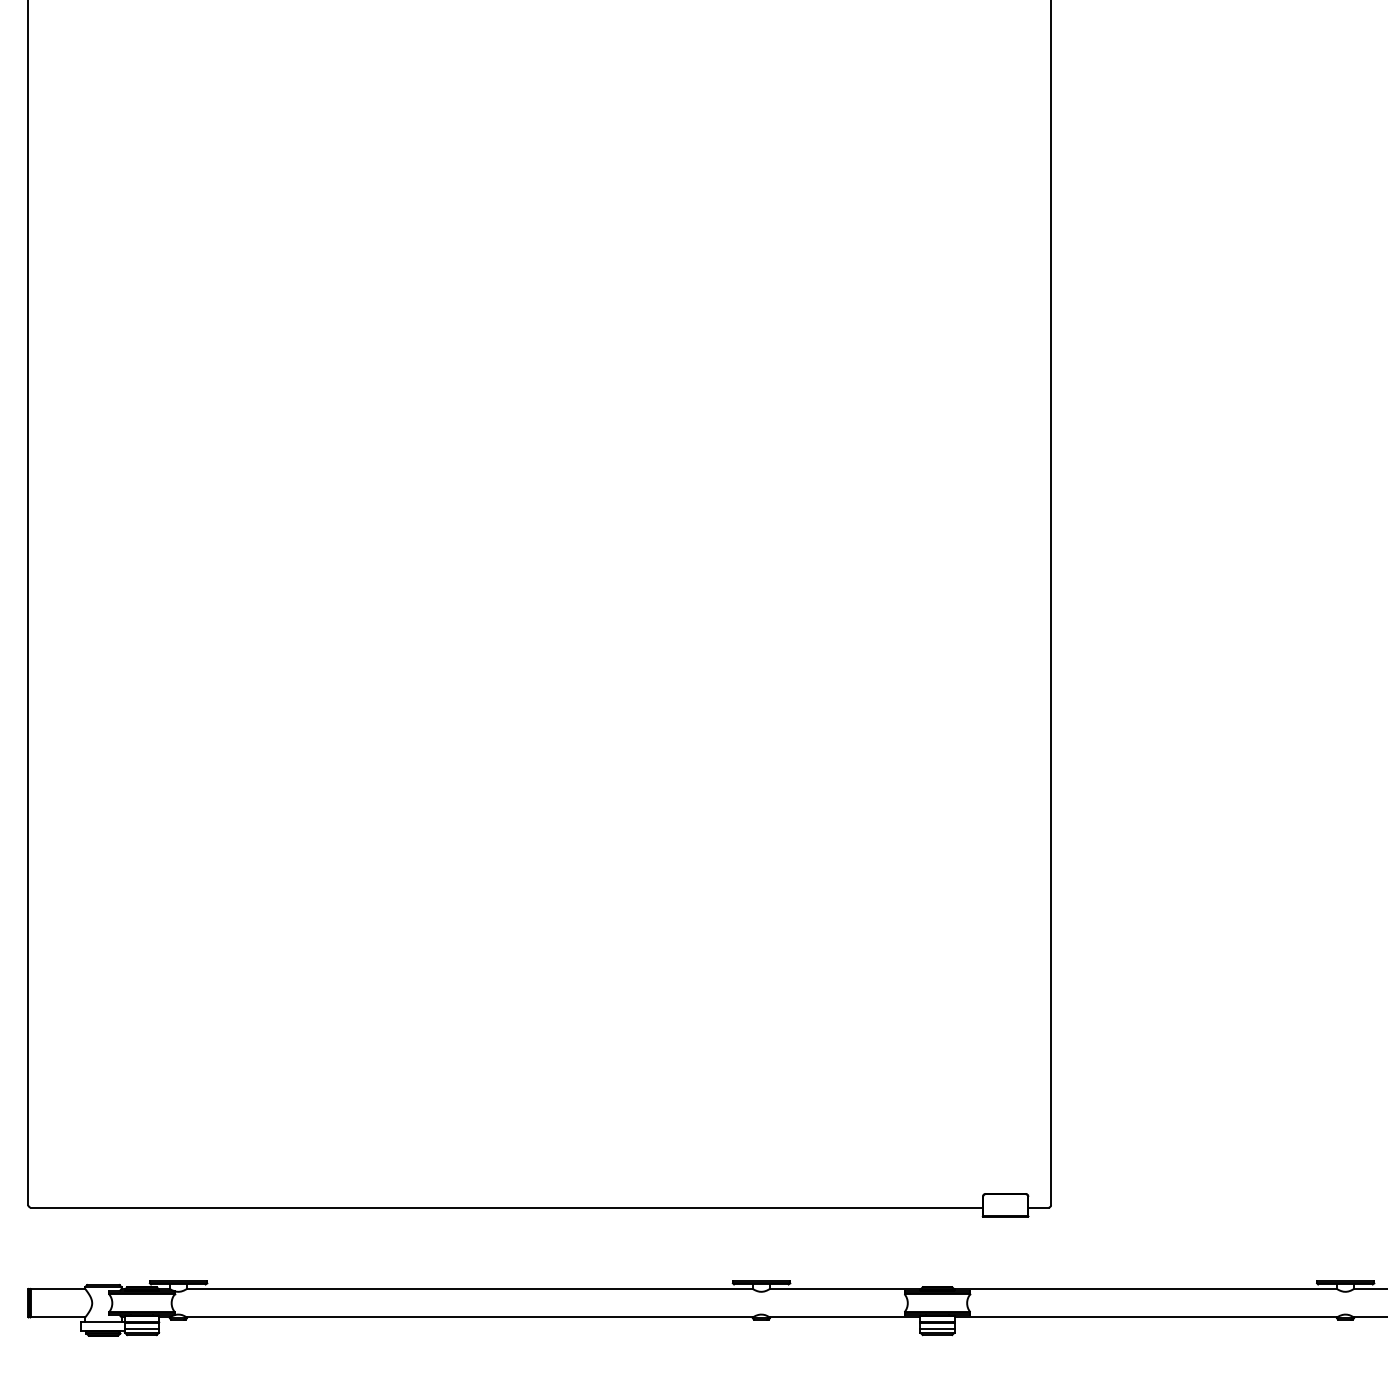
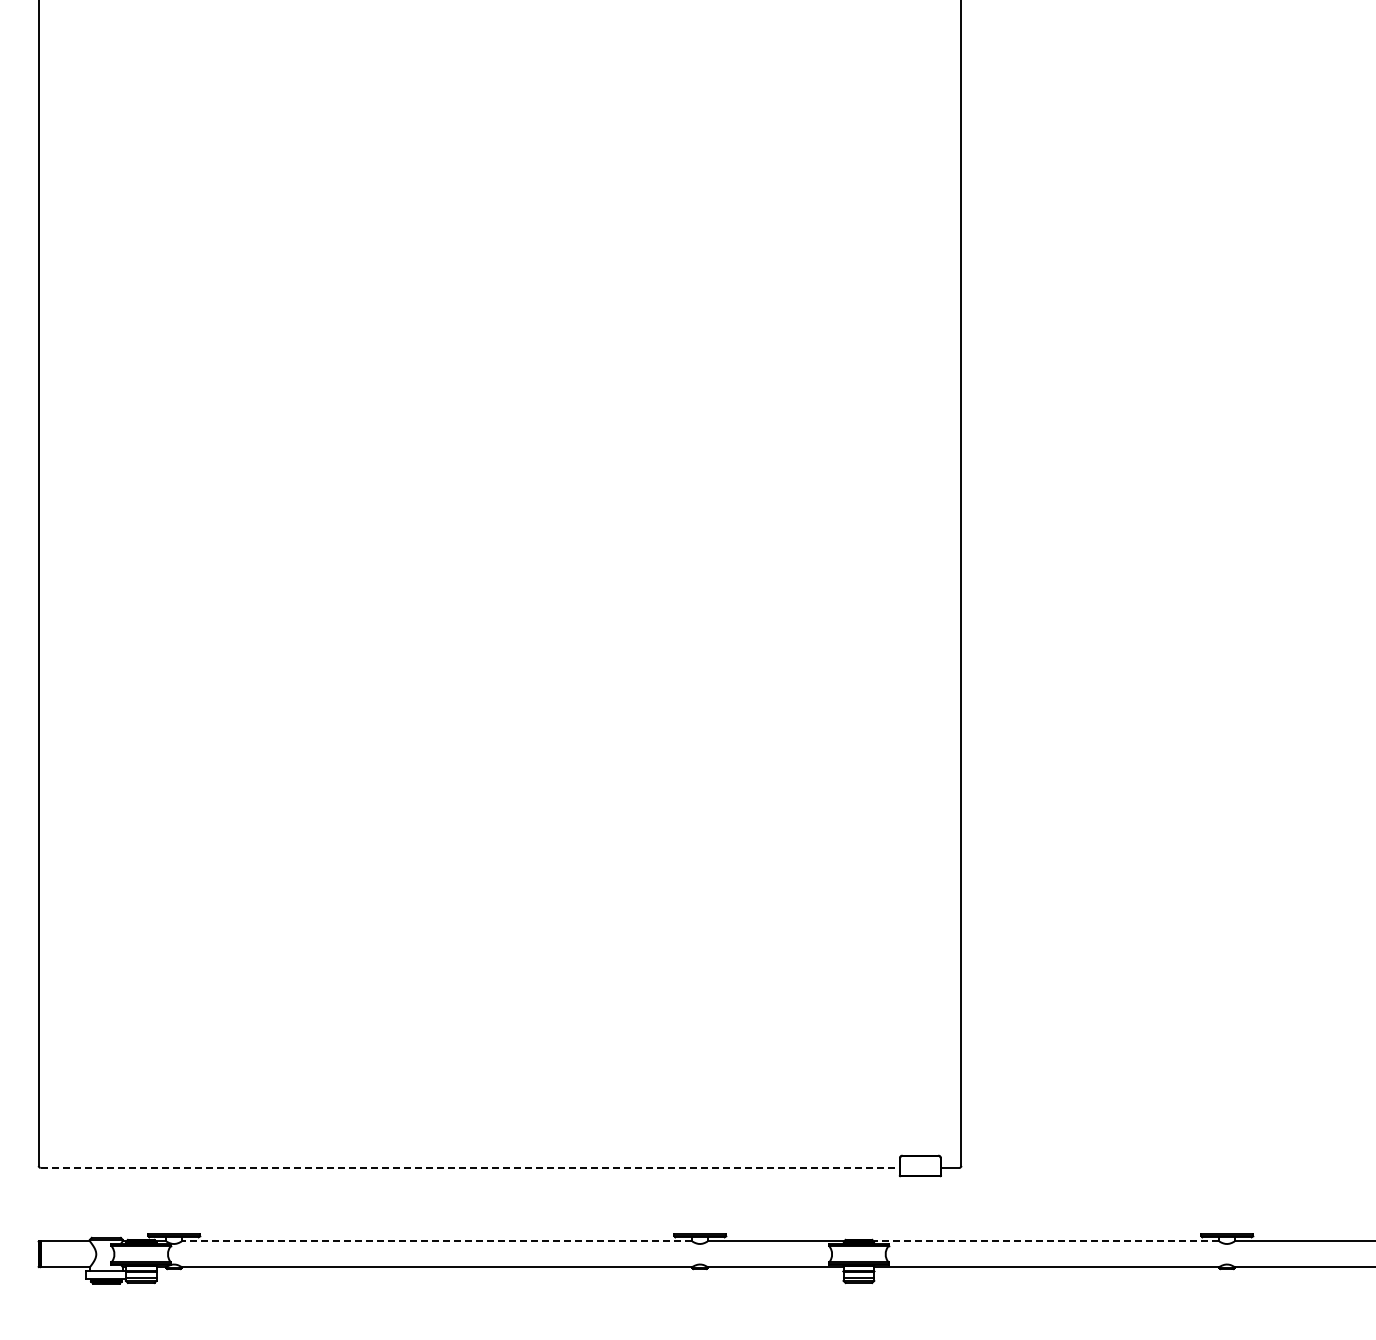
line: (506, 1207) -> (470, 1167), solid -> dashed
line: (469, 1289) -> (436, 1241), solid -> dashed
line: (1145, 1289) -> (1046, 1241), solid -> dashed

